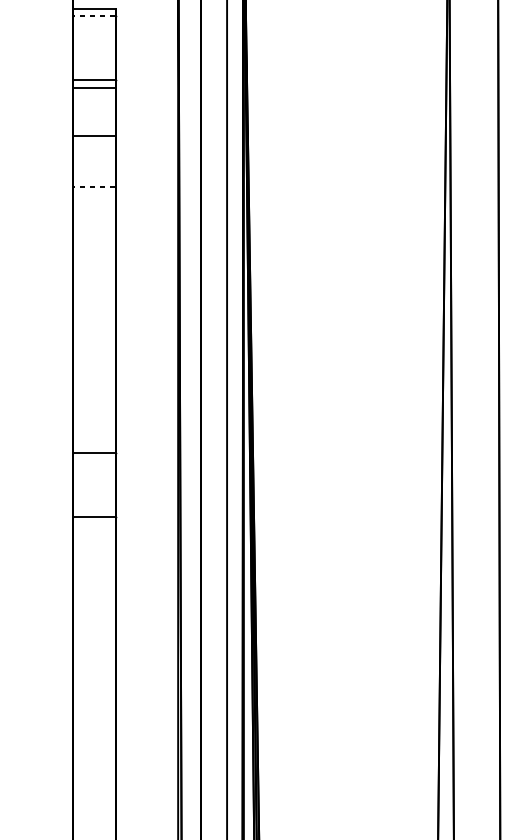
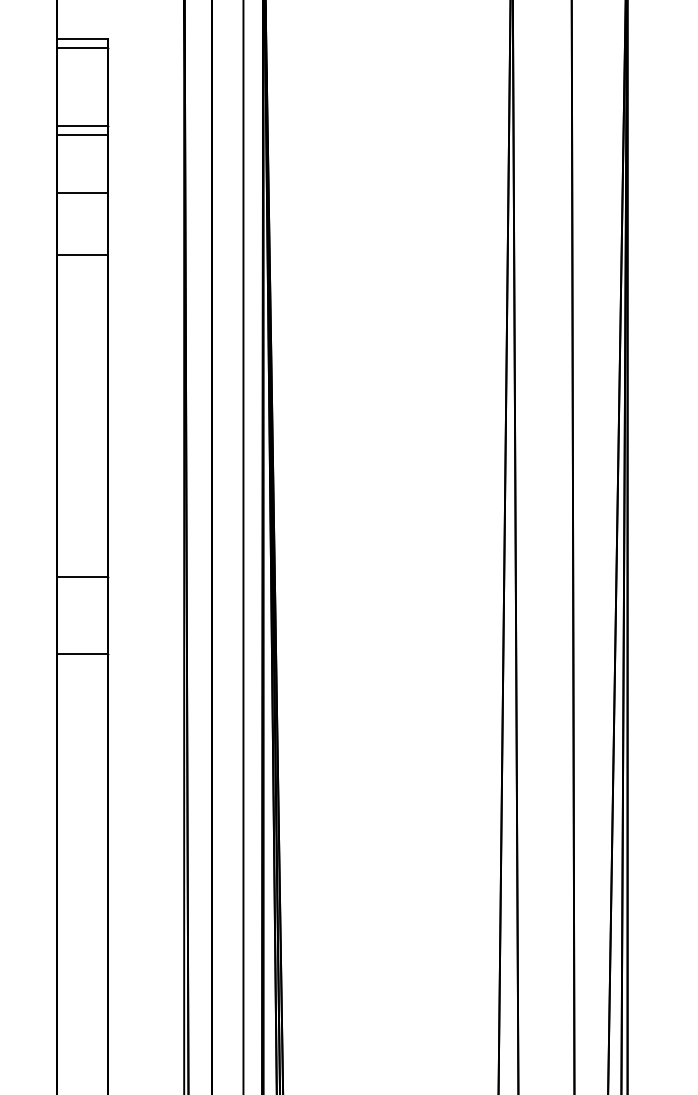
line: (94, 16) -> (82, 48), dashed -> solid
line: (94, 186) -> (82, 254), dashed -> solid

